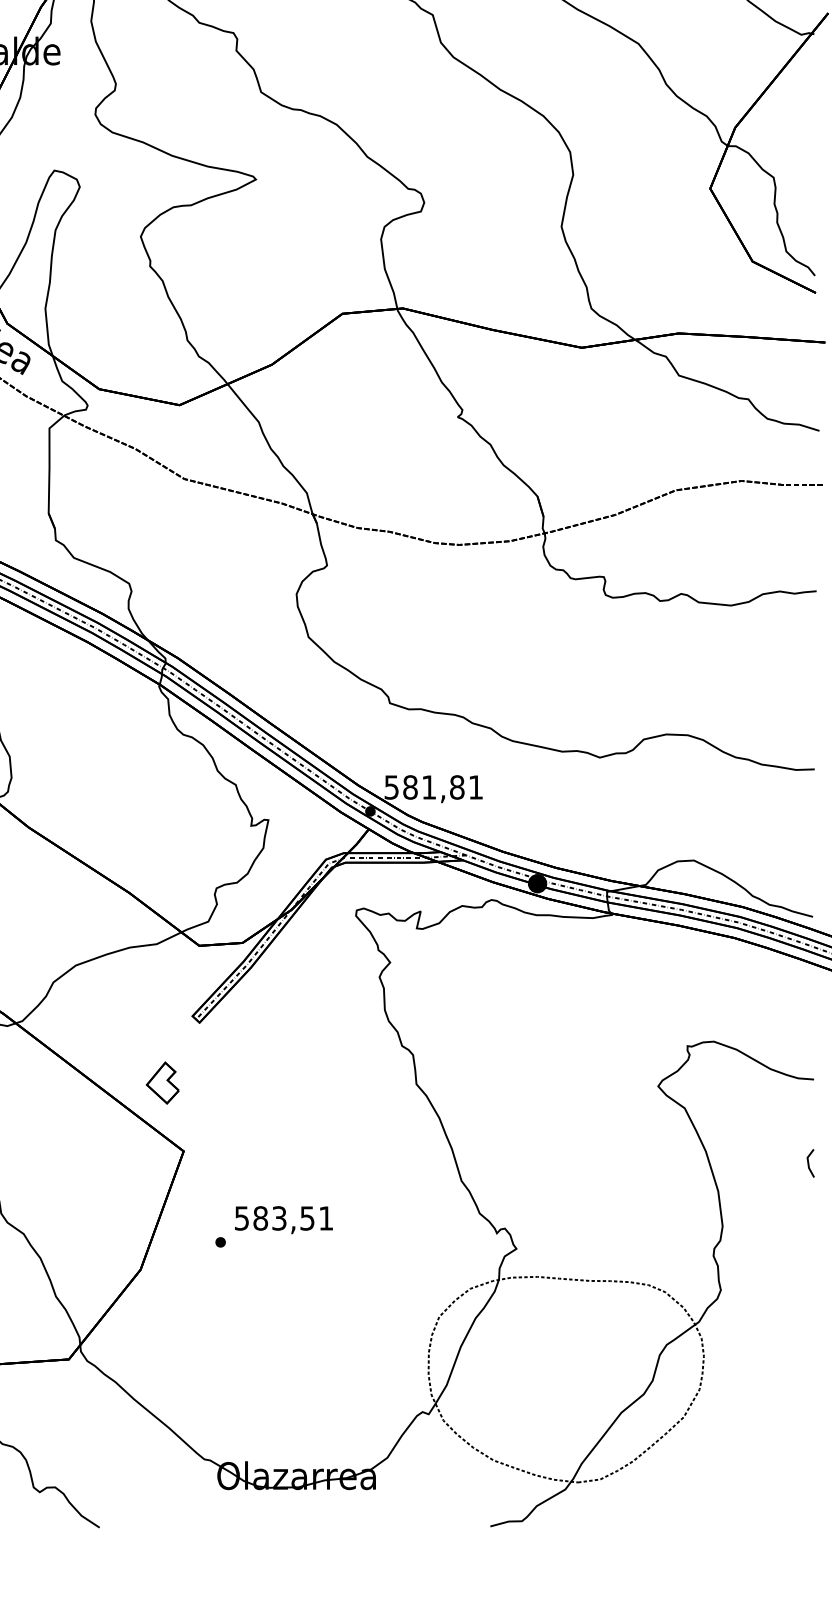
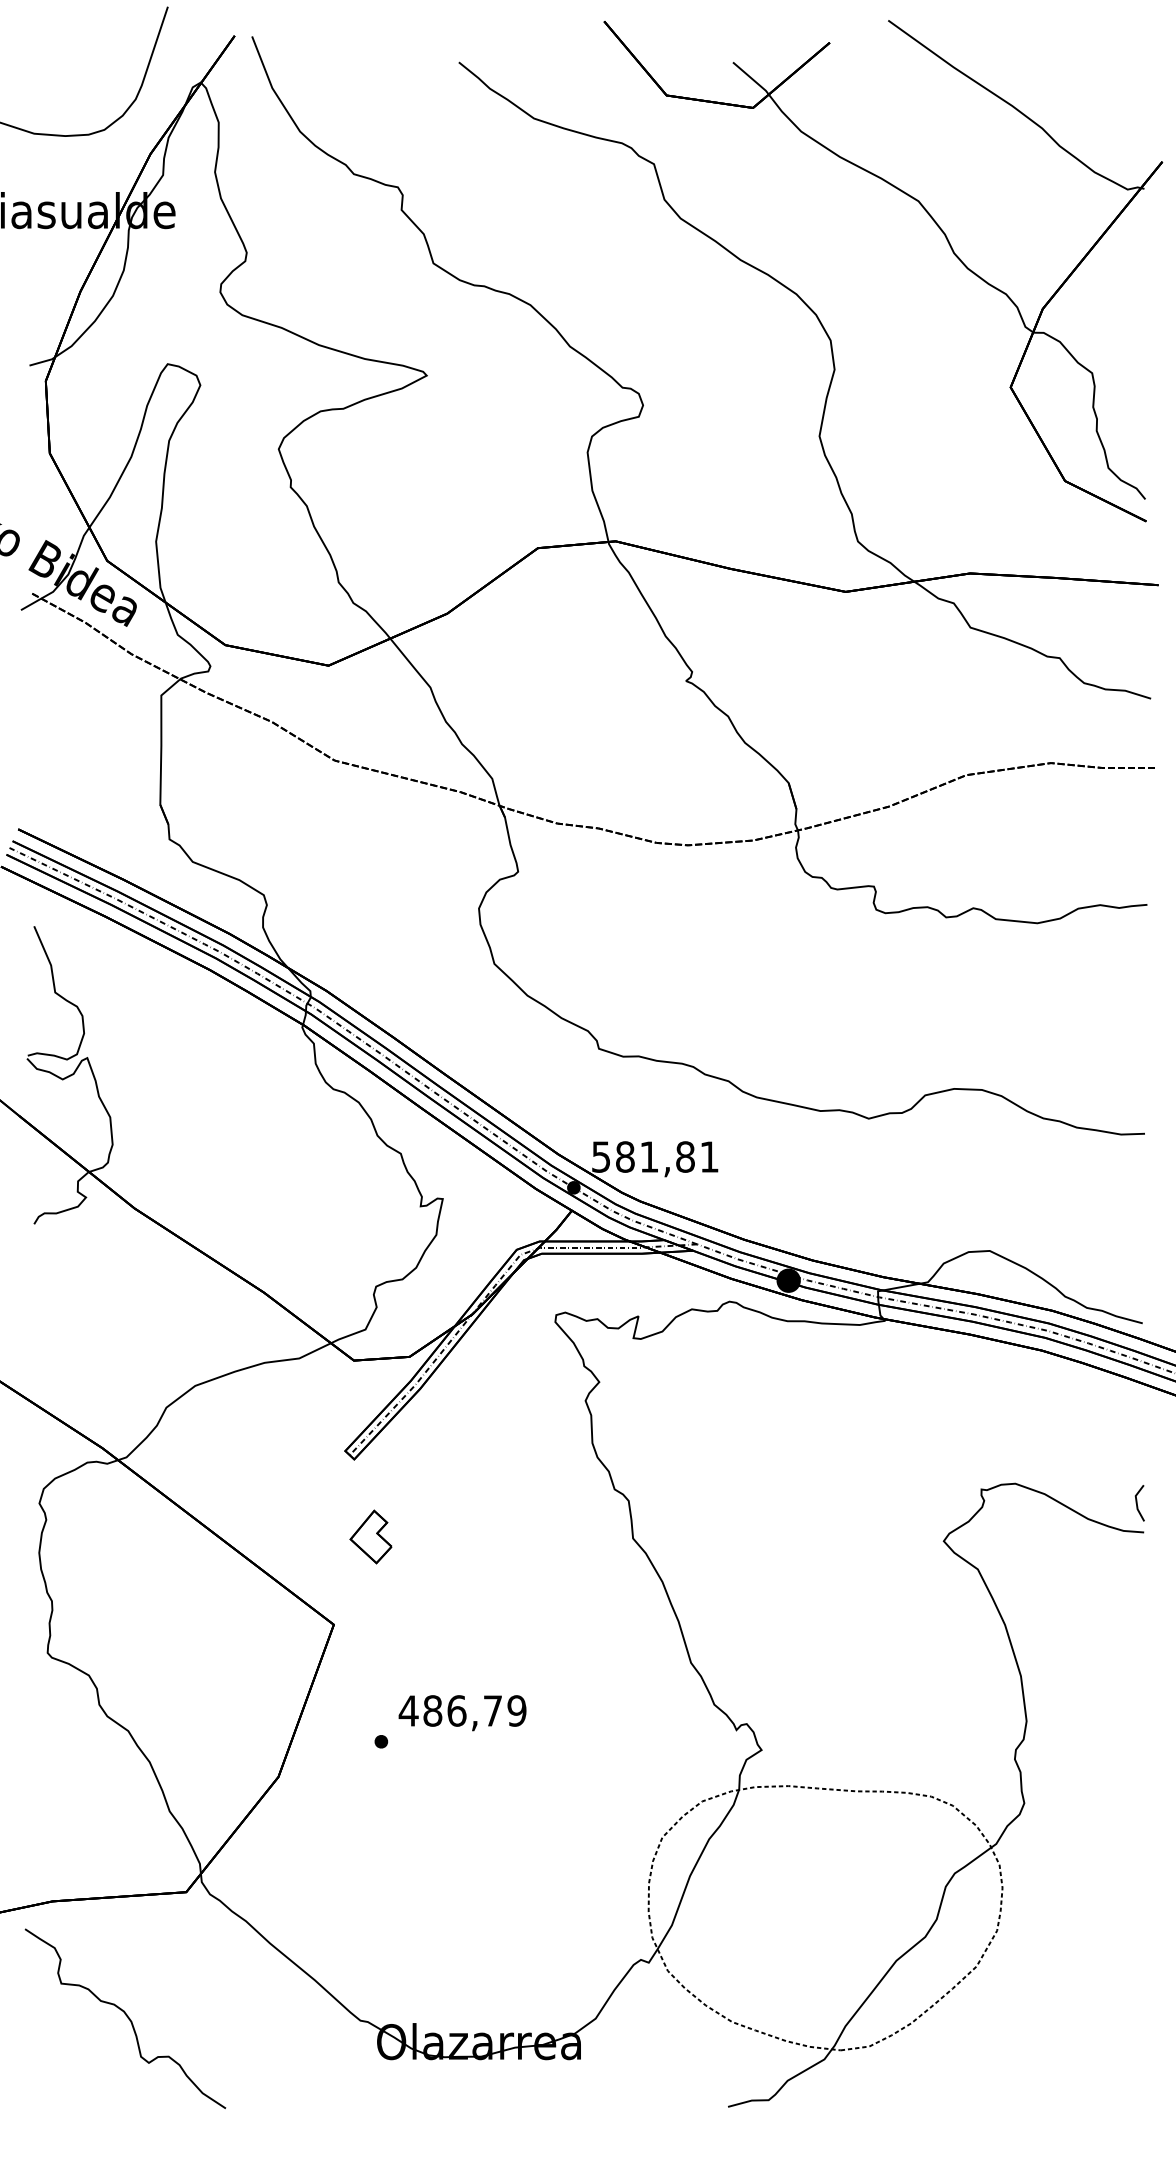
part: (162, 1082) -> (370, 1536), moved
line: (808, 1163) -> (1137, 1503), moved
text: (283, 1218) -> (462, 1710), 583,51 -> 486,79

